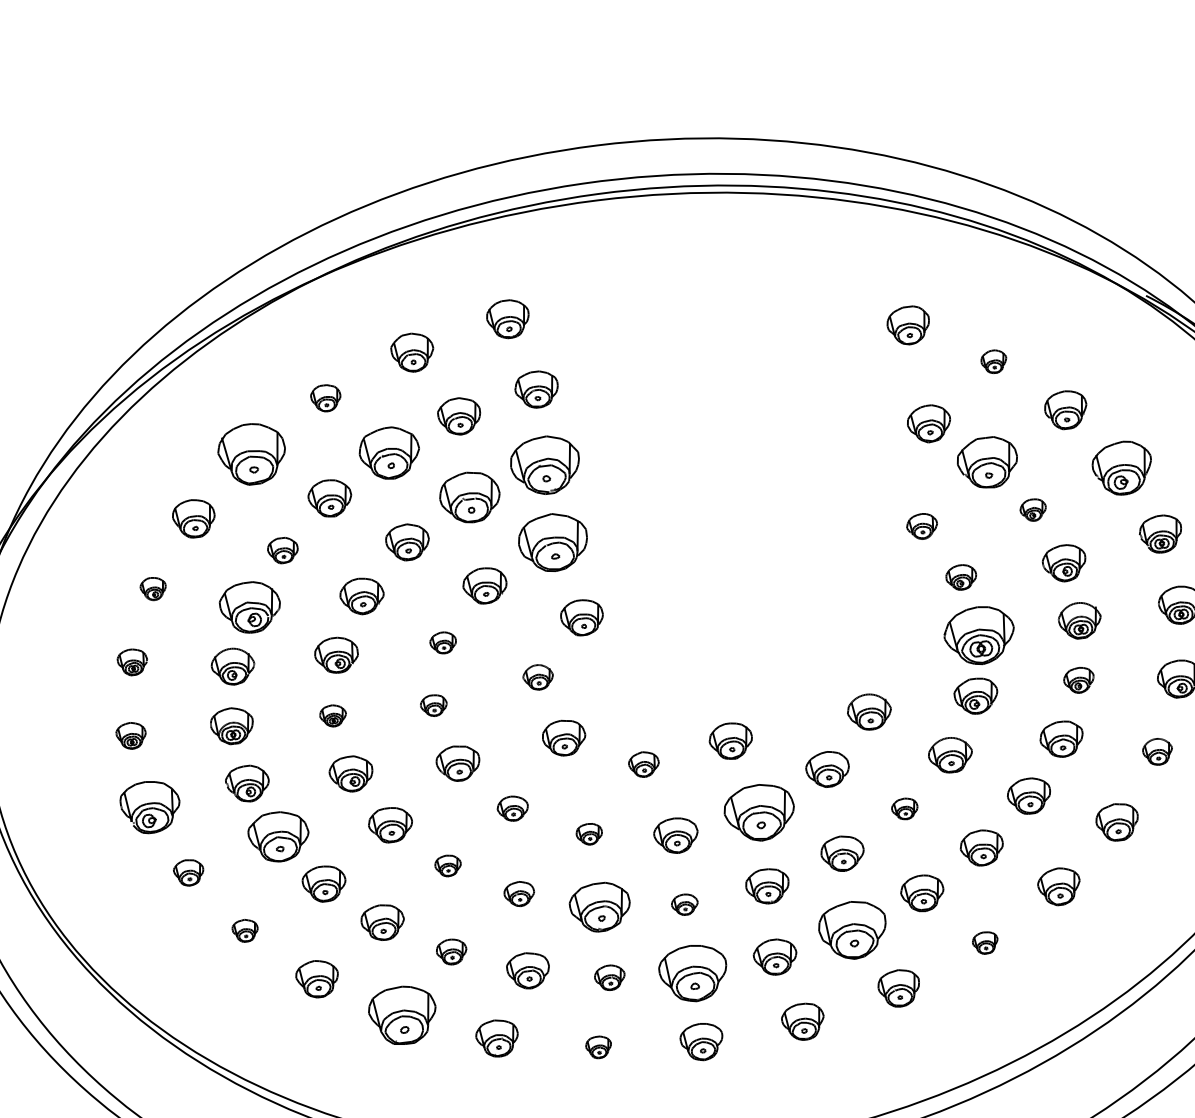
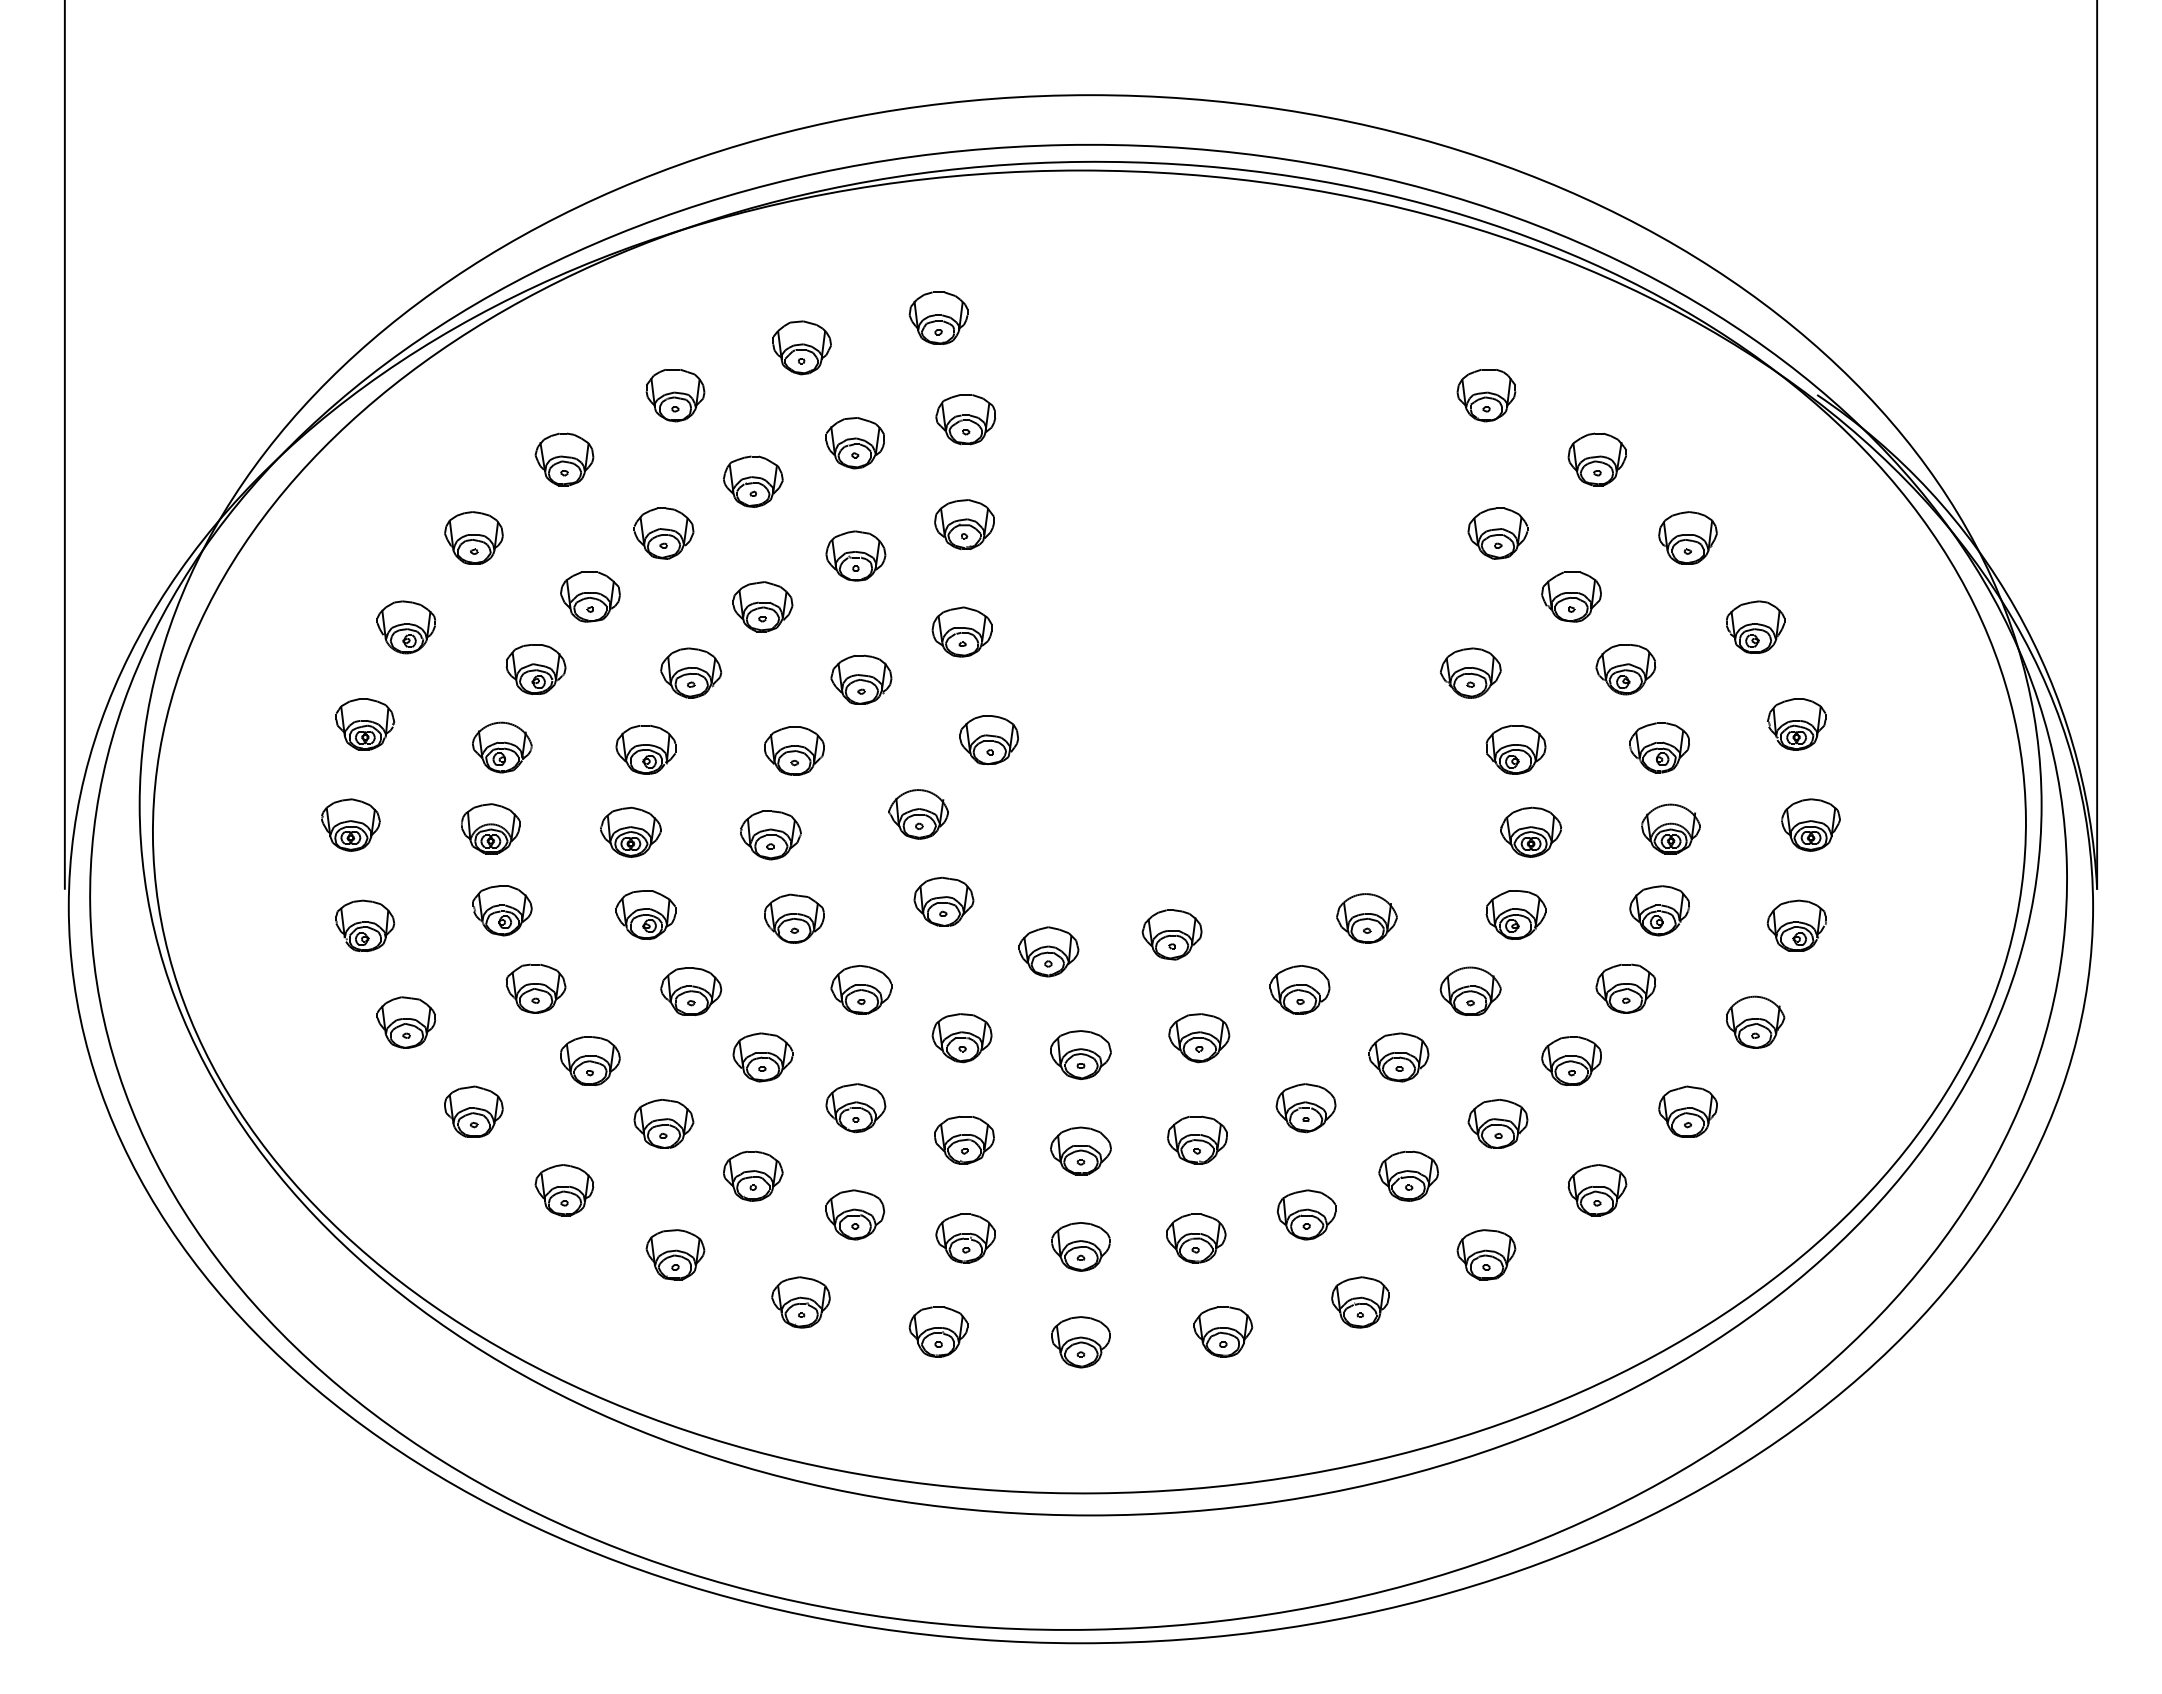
part: (994, 361) -> (1597, 459), size x1.67
part: (326, 398) -> (675, 395), size x1.43
part: (389, 453) -> (753, 481), size x0.71
part: (252, 454) -> (564, 459), size x0.62
part: (987, 462) -> (1571, 596), size x0.71
part: (545, 465) -> (964, 524), size x0.62
part: (1122, 467) -> (1755, 626), size x0.71
part: (469, 497) -> (855, 555), size x0.71
part: (1032, 510) -> (1625, 669), size x1.67
part: (921, 526) -> (1470, 672), size x1.43
part: (552, 542) -> (961, 631), size x0.62
part: (283, 550) -> (590, 596), size x1.43
part: (961, 577) -> (1515, 749), size x1.43
part: (152, 589) -> (405, 627), size x1.67
part: (250, 607) -> (535, 669), size x0.71
part: (979, 634) -> (1531, 831), size x0.62
part: (443, 642) -> (794, 750), size x1.67
part: (132, 662) -> (365, 724), size x1.43
part: (538, 677) -> (918, 814), size x1.43
part: (1078, 680) -> (1659, 910), size x1.43
part: (433, 705) -> (770, 835), size x1.67
part: (332, 715) -> (630, 831), size x1.67
part: (131, 735) -> (350, 824), size x1.43
part: (1157, 751) -> (1755, 1021), size x1.43
part: (643, 764) -> (1048, 951), size x1.43
part: (150, 806) -> (365, 925), size x0.71
part: (512, 808) -> (861, 989), size x1.43
part: (904, 809) -> (1398, 1057), size x1.67
part: (759, 813) -> (1199, 1038), size x0.62
part: (589, 834) -> (961, 1038), size x1.67
part: (278, 836) -> (535, 988), size x0.71
part: (447, 865) -> (762, 1057), size x1.67
part: (188, 872) -> (406, 1022), size x1.43
part: (519, 894) -> (855, 1108), size x1.43
part: (684, 904) -> (1080, 1150), size x1.67
part: (600, 906) -> (964, 1139), size x0.71
part: (245, 930) -> (473, 1111), size x1.67
part: (852, 930) -> (1306, 1214), size x0.62
part: (985, 942) -> (1486, 1254), size x1.67
part: (451, 951) -> (753, 1175), size x1.43
part: (693, 973) -> (1080, 1246), size x0.62
part: (609, 977) -> (965, 1238), size x1.43
part: (402, 1015) -> (675, 1254), size x0.62
part: (598, 1047) -> (938, 1331), size x1.67

